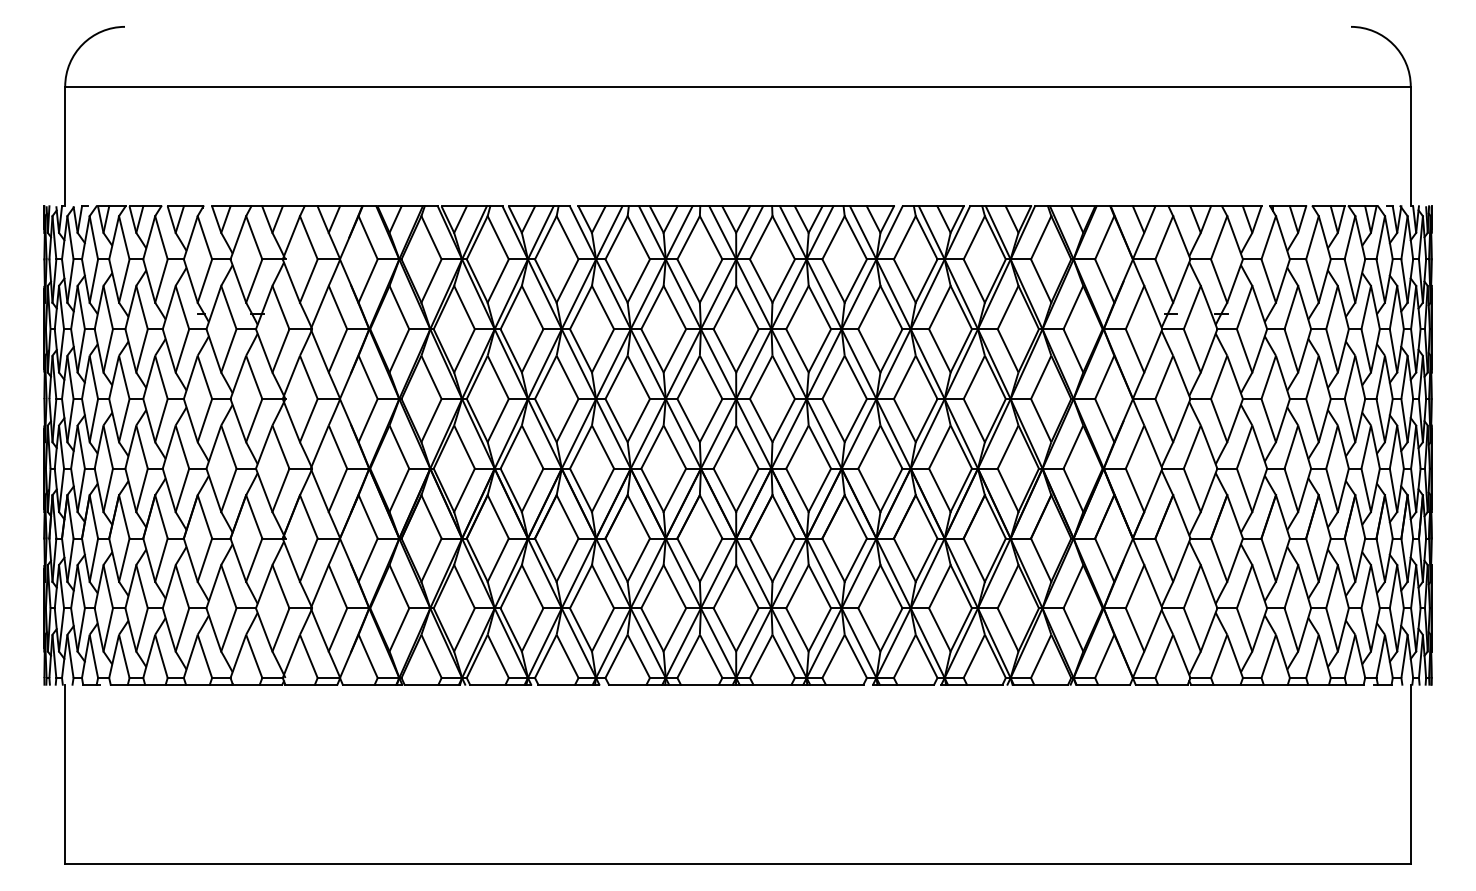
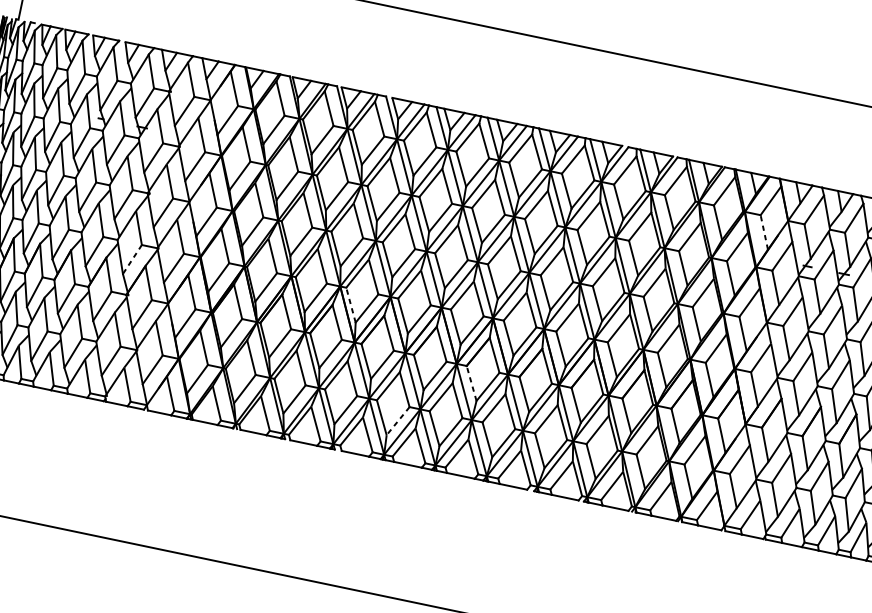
line: (1104, 281) -> (764, 232), solid -> dashed
line: (580, 489) -> (350, 304), solid -> dashed
line: (280, 490) -> (132, 259), solid -> dashed
line: (760, 559) -> (471, 382), solid -> dashed
line: (674, 630) -> (397, 421), solid -> dashed

